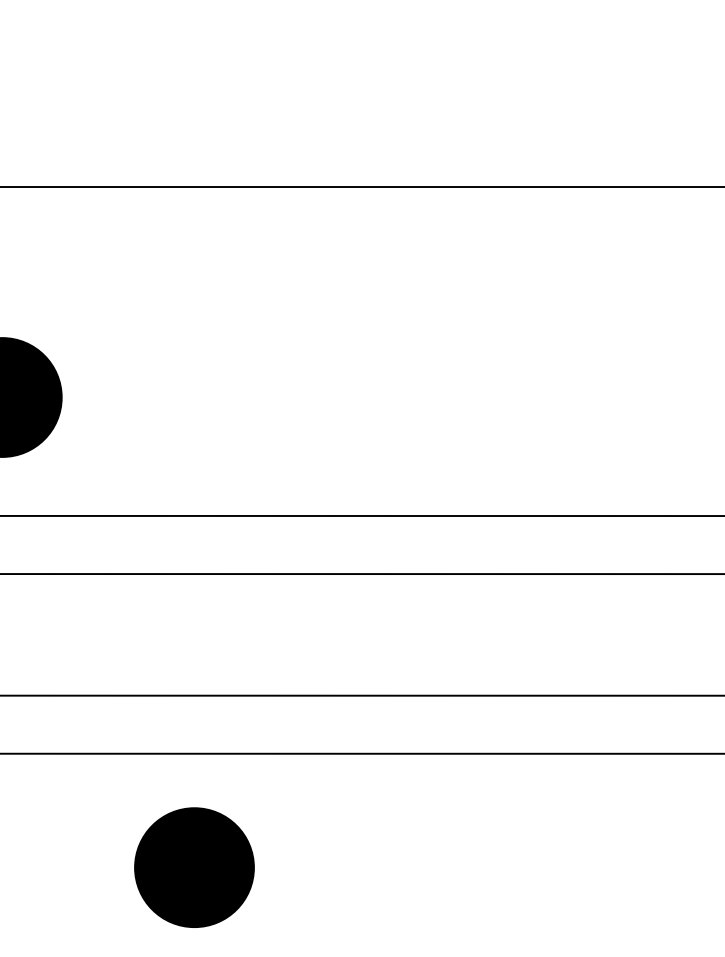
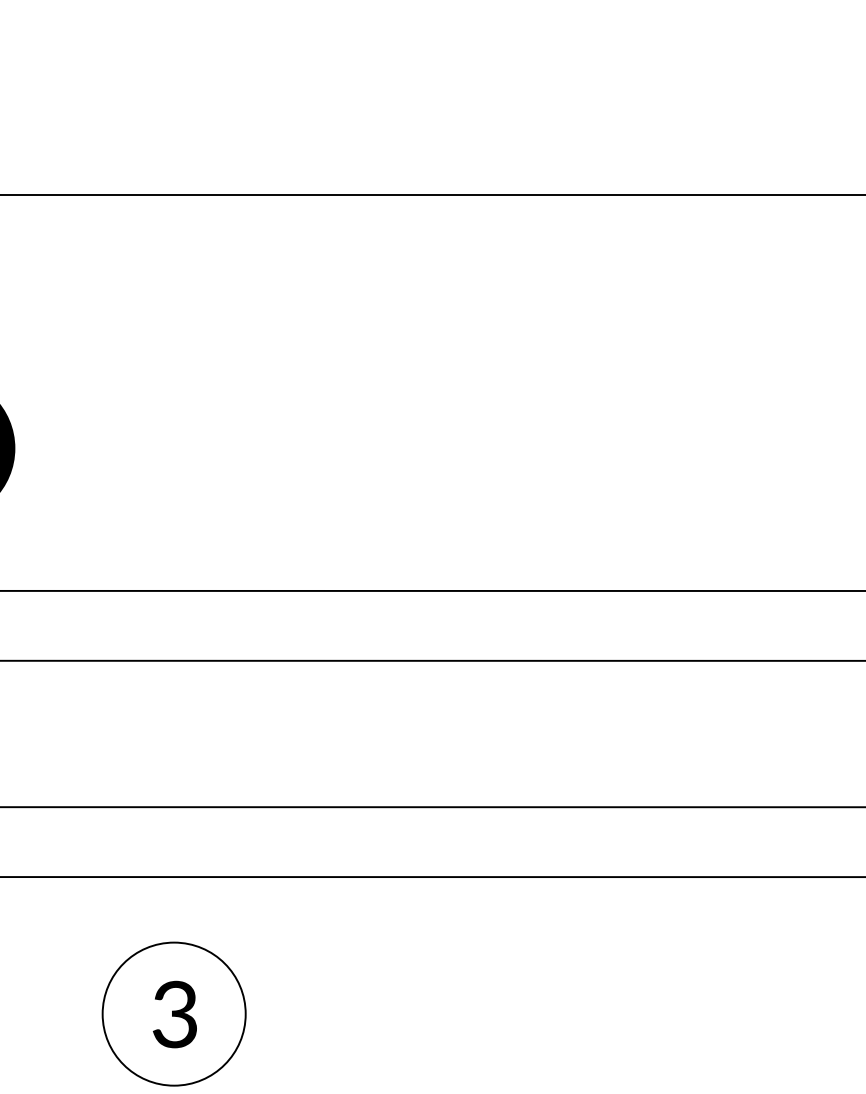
fill: (194, 867) -> (174, 1013), removed

